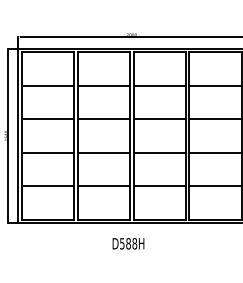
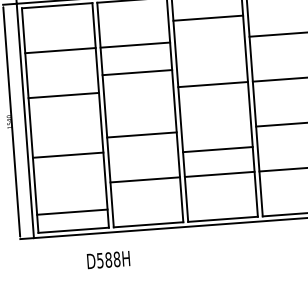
line: (159, 85) -> (208, 17), moved
line: (103, 119) -> (136, 72), moved
line: (47, 152) -> (67, 154), moved
line: (159, 152) -> (217, 149), moved
line: (47, 186) -> (71, 212), moved
text: (128, 243) -> (108, 259), moved

